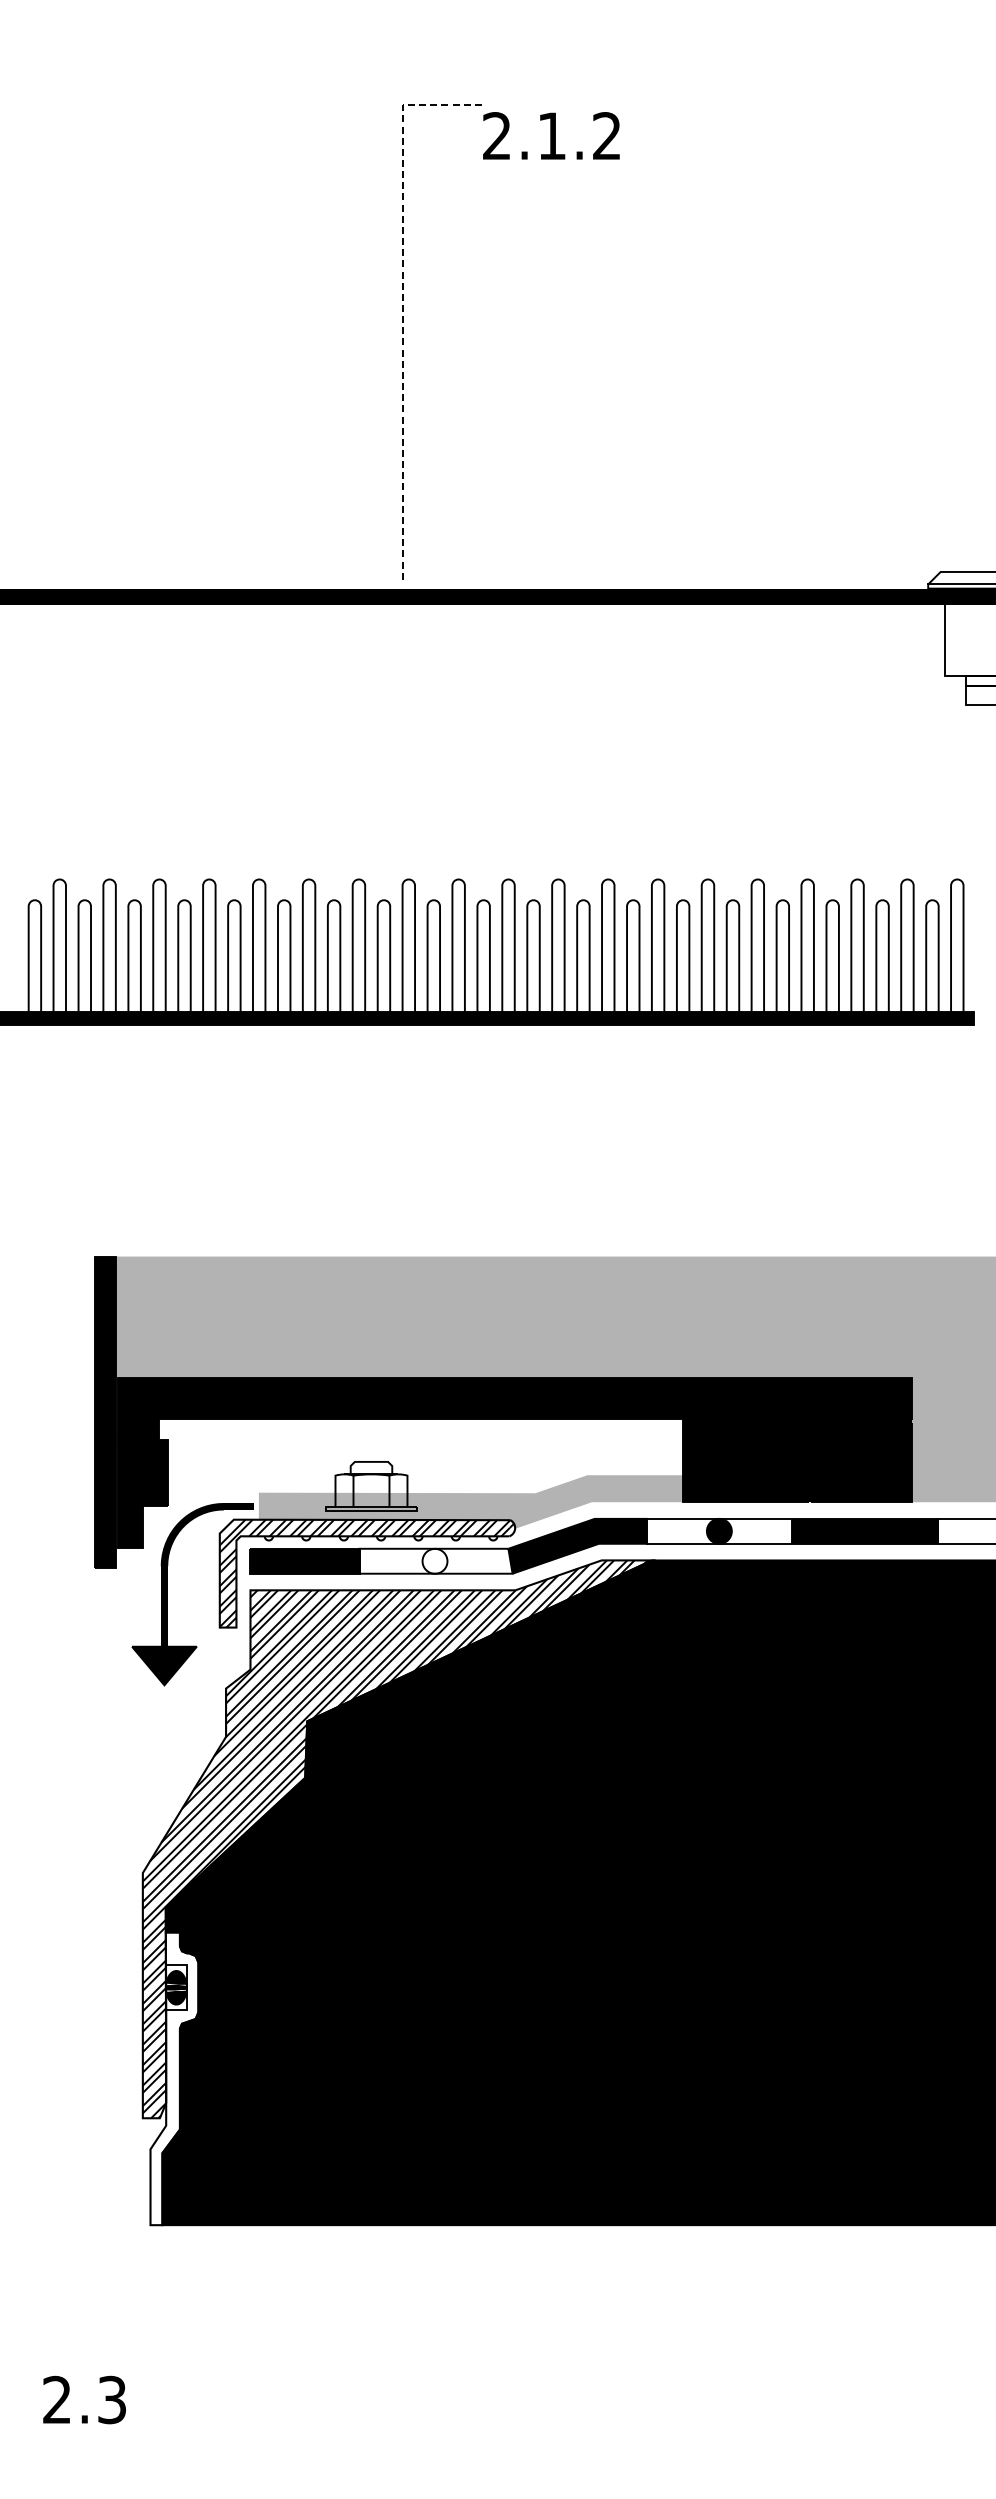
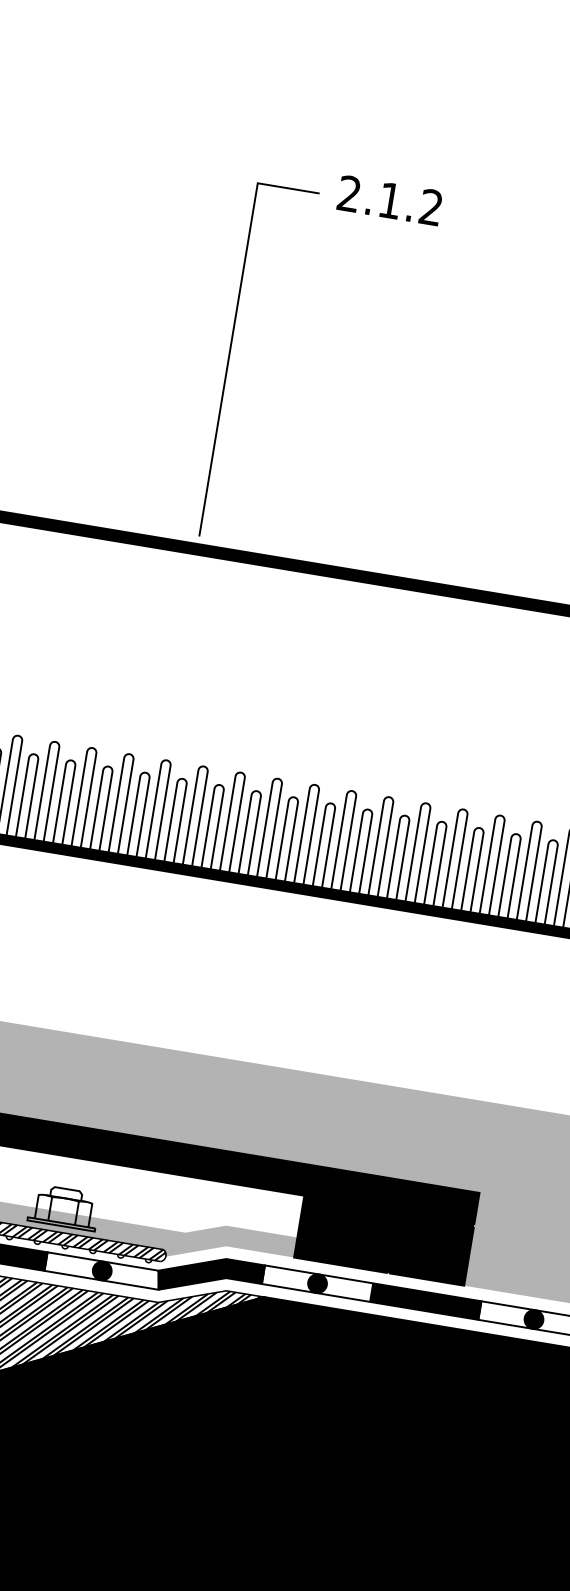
text: (551, 135) -> (389, 200), moved
line: (402, 299) -> (233, 327), dashed -> solid
fill: (434, 1560) -> (101, 1270), added

